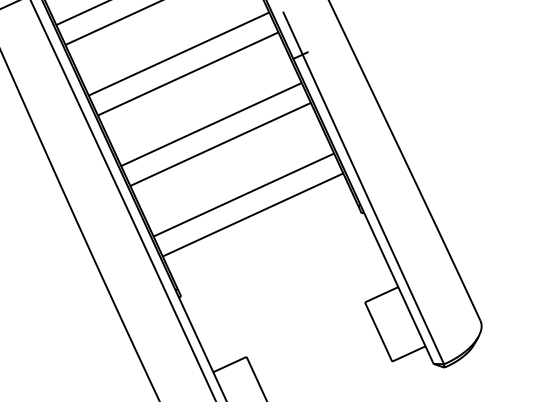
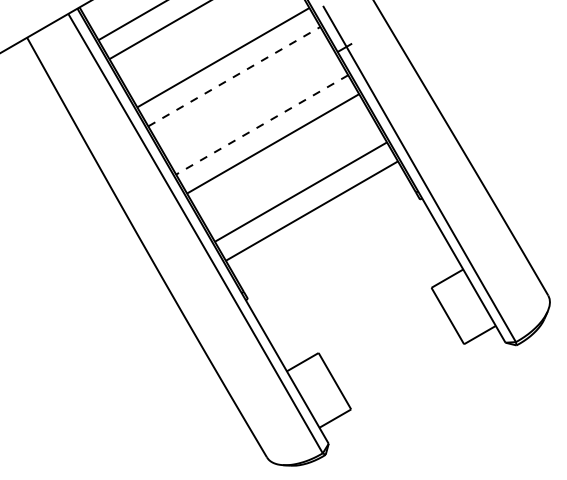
line: (188, 73) -> (234, 76), solid -> dashed
line: (210, 125) -> (261, 125), solid -> dashed

